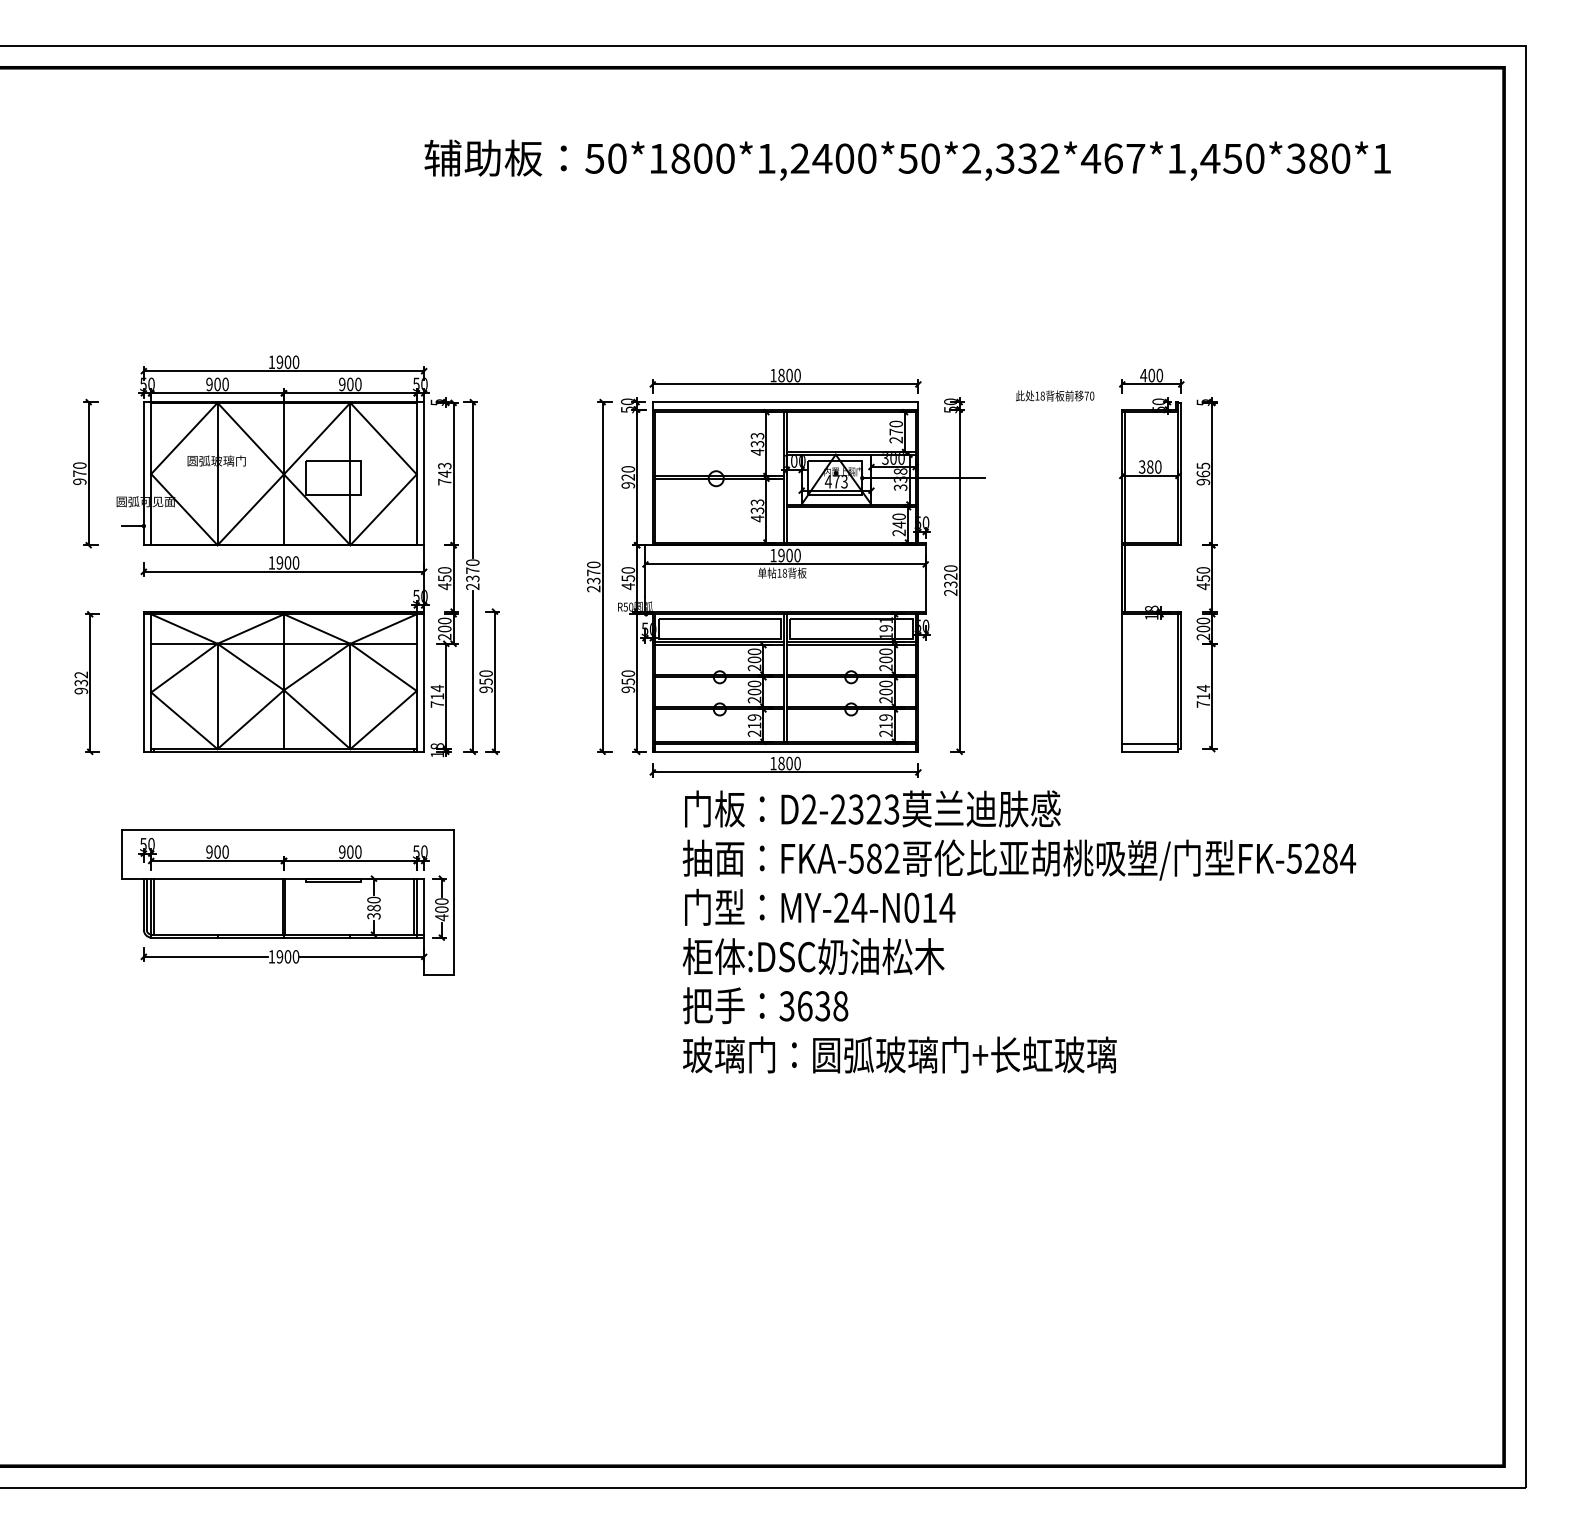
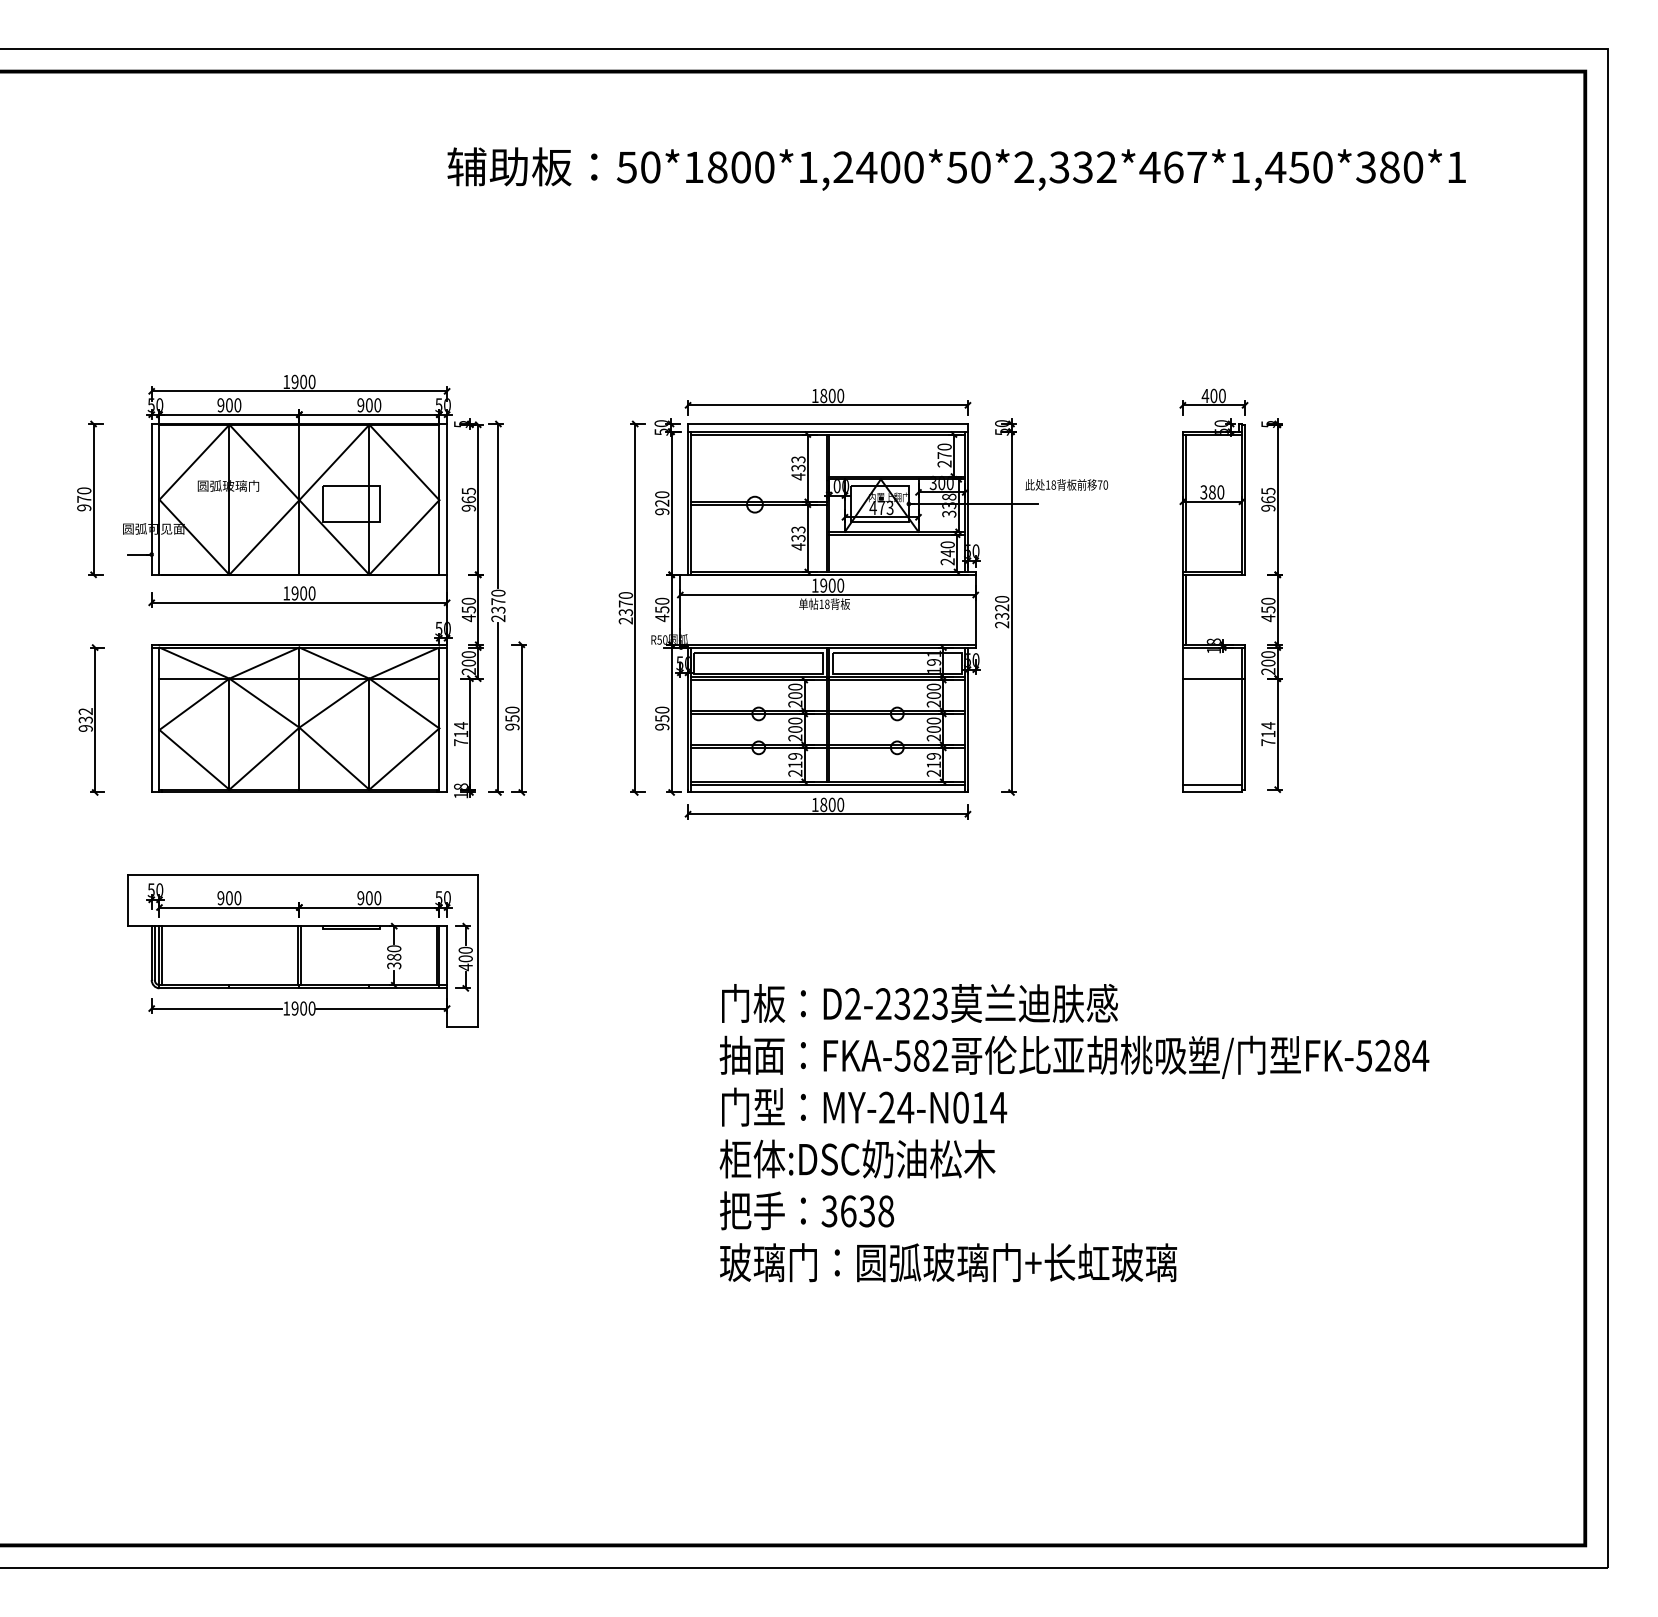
text: (1055, 395) -> (1067, 484), moved
text: (444, 473) -> (468, 499), 743 -> 965
line: (1151, 643) -> (1213, 678), added
text: (1019, 931) -> (1074, 1132), moved

